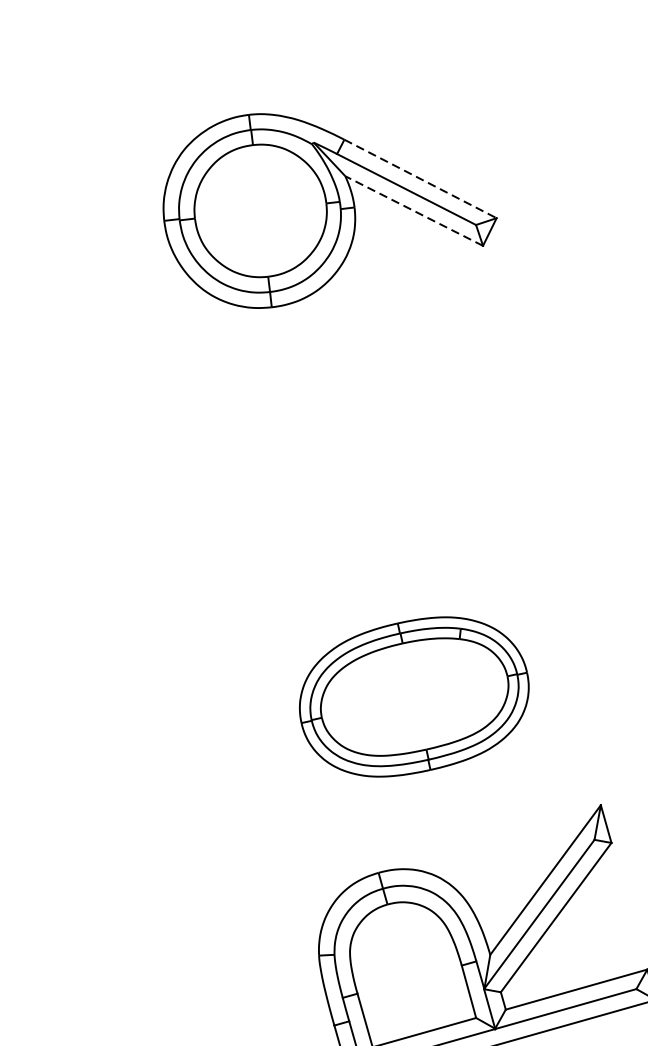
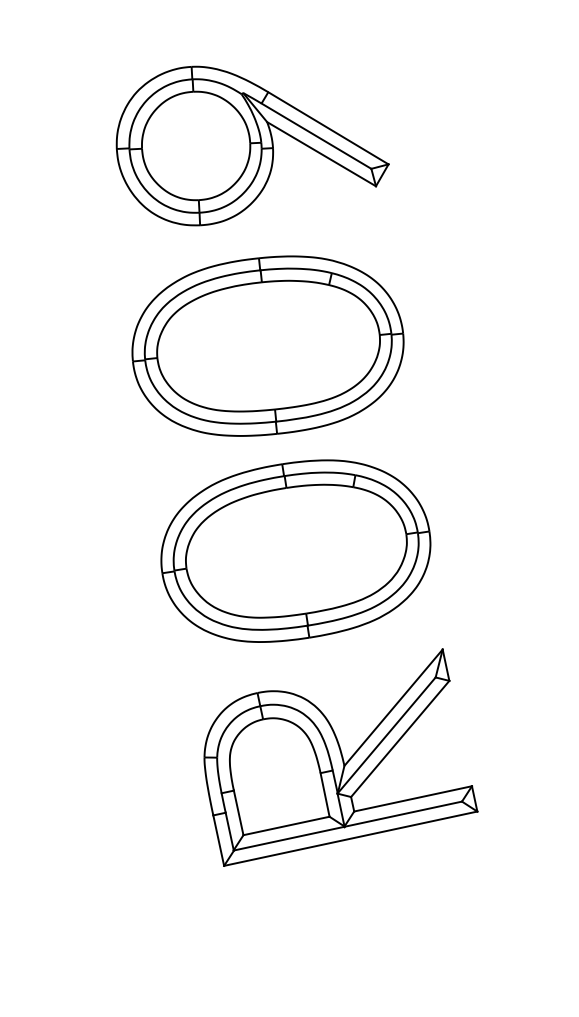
line: (420, 179) -> (328, 128), dashed -> solid
line: (414, 210) -> (321, 153), dashed -> solid
part: (363, 448) -> (267, 345), added
part: (413, 696) -> (295, 550), size x1.43

